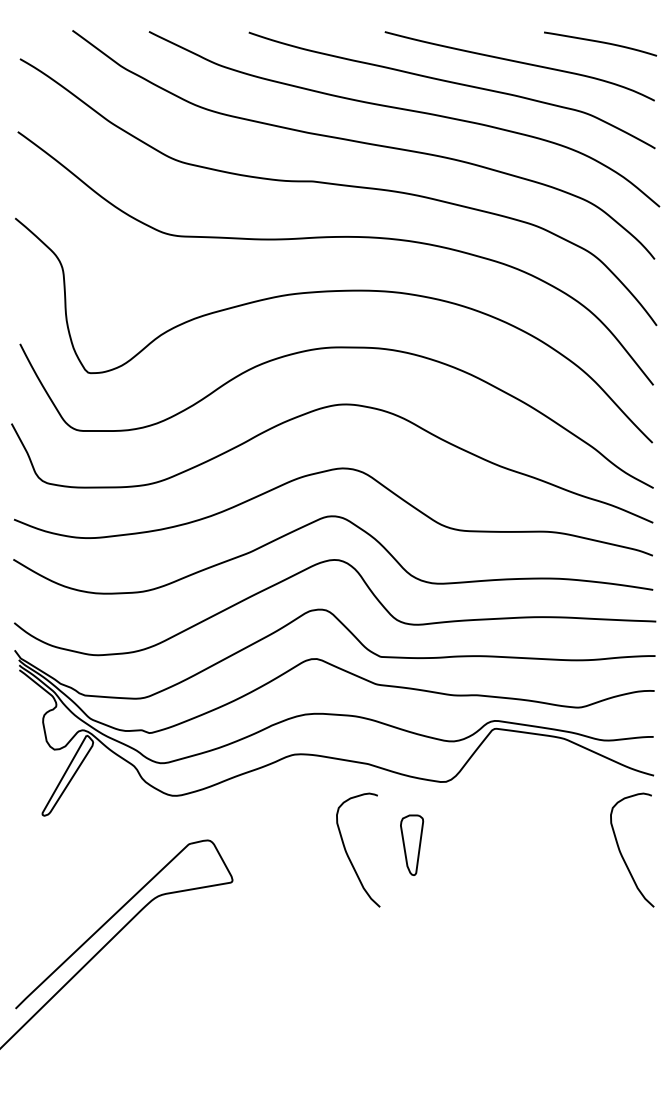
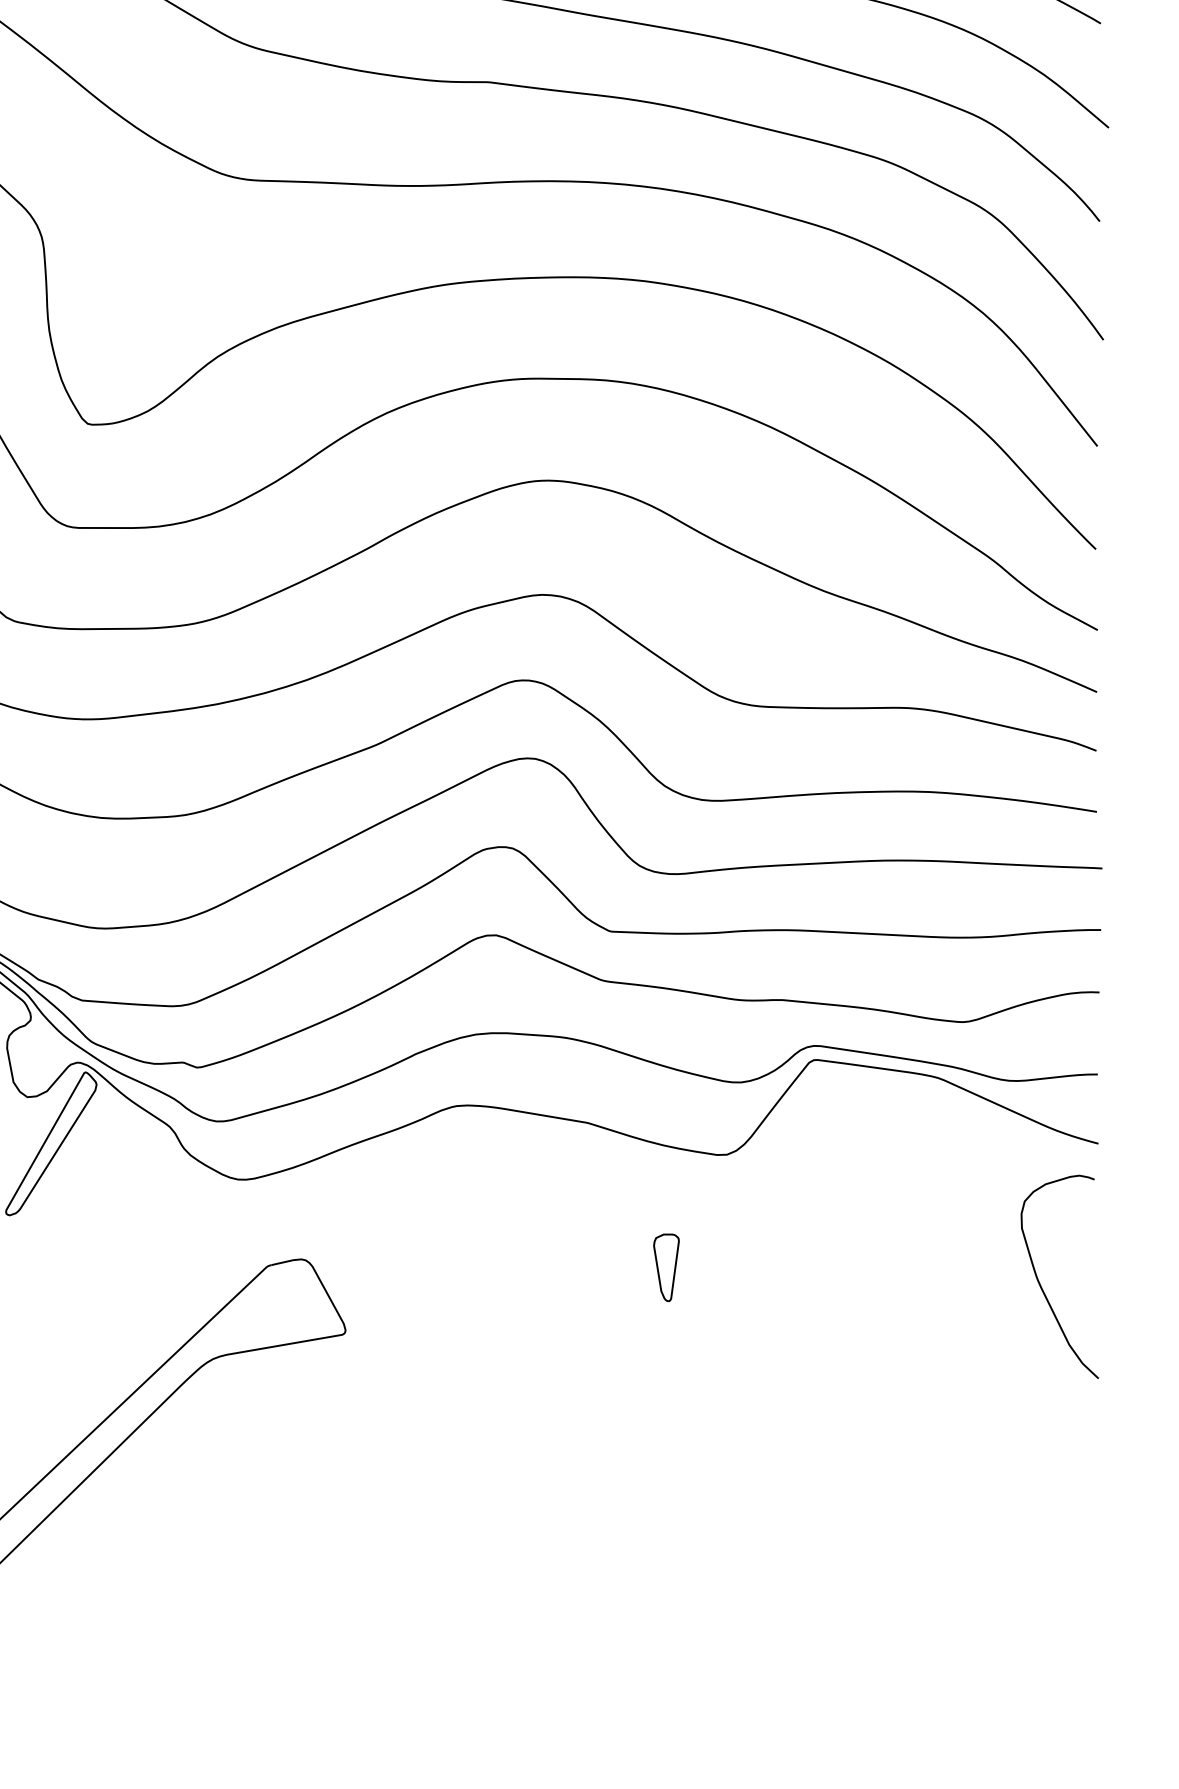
part: (412, 844) -> (666, 1266), size x0.62
curve: (348, 854) -> (552, 1284), removed

